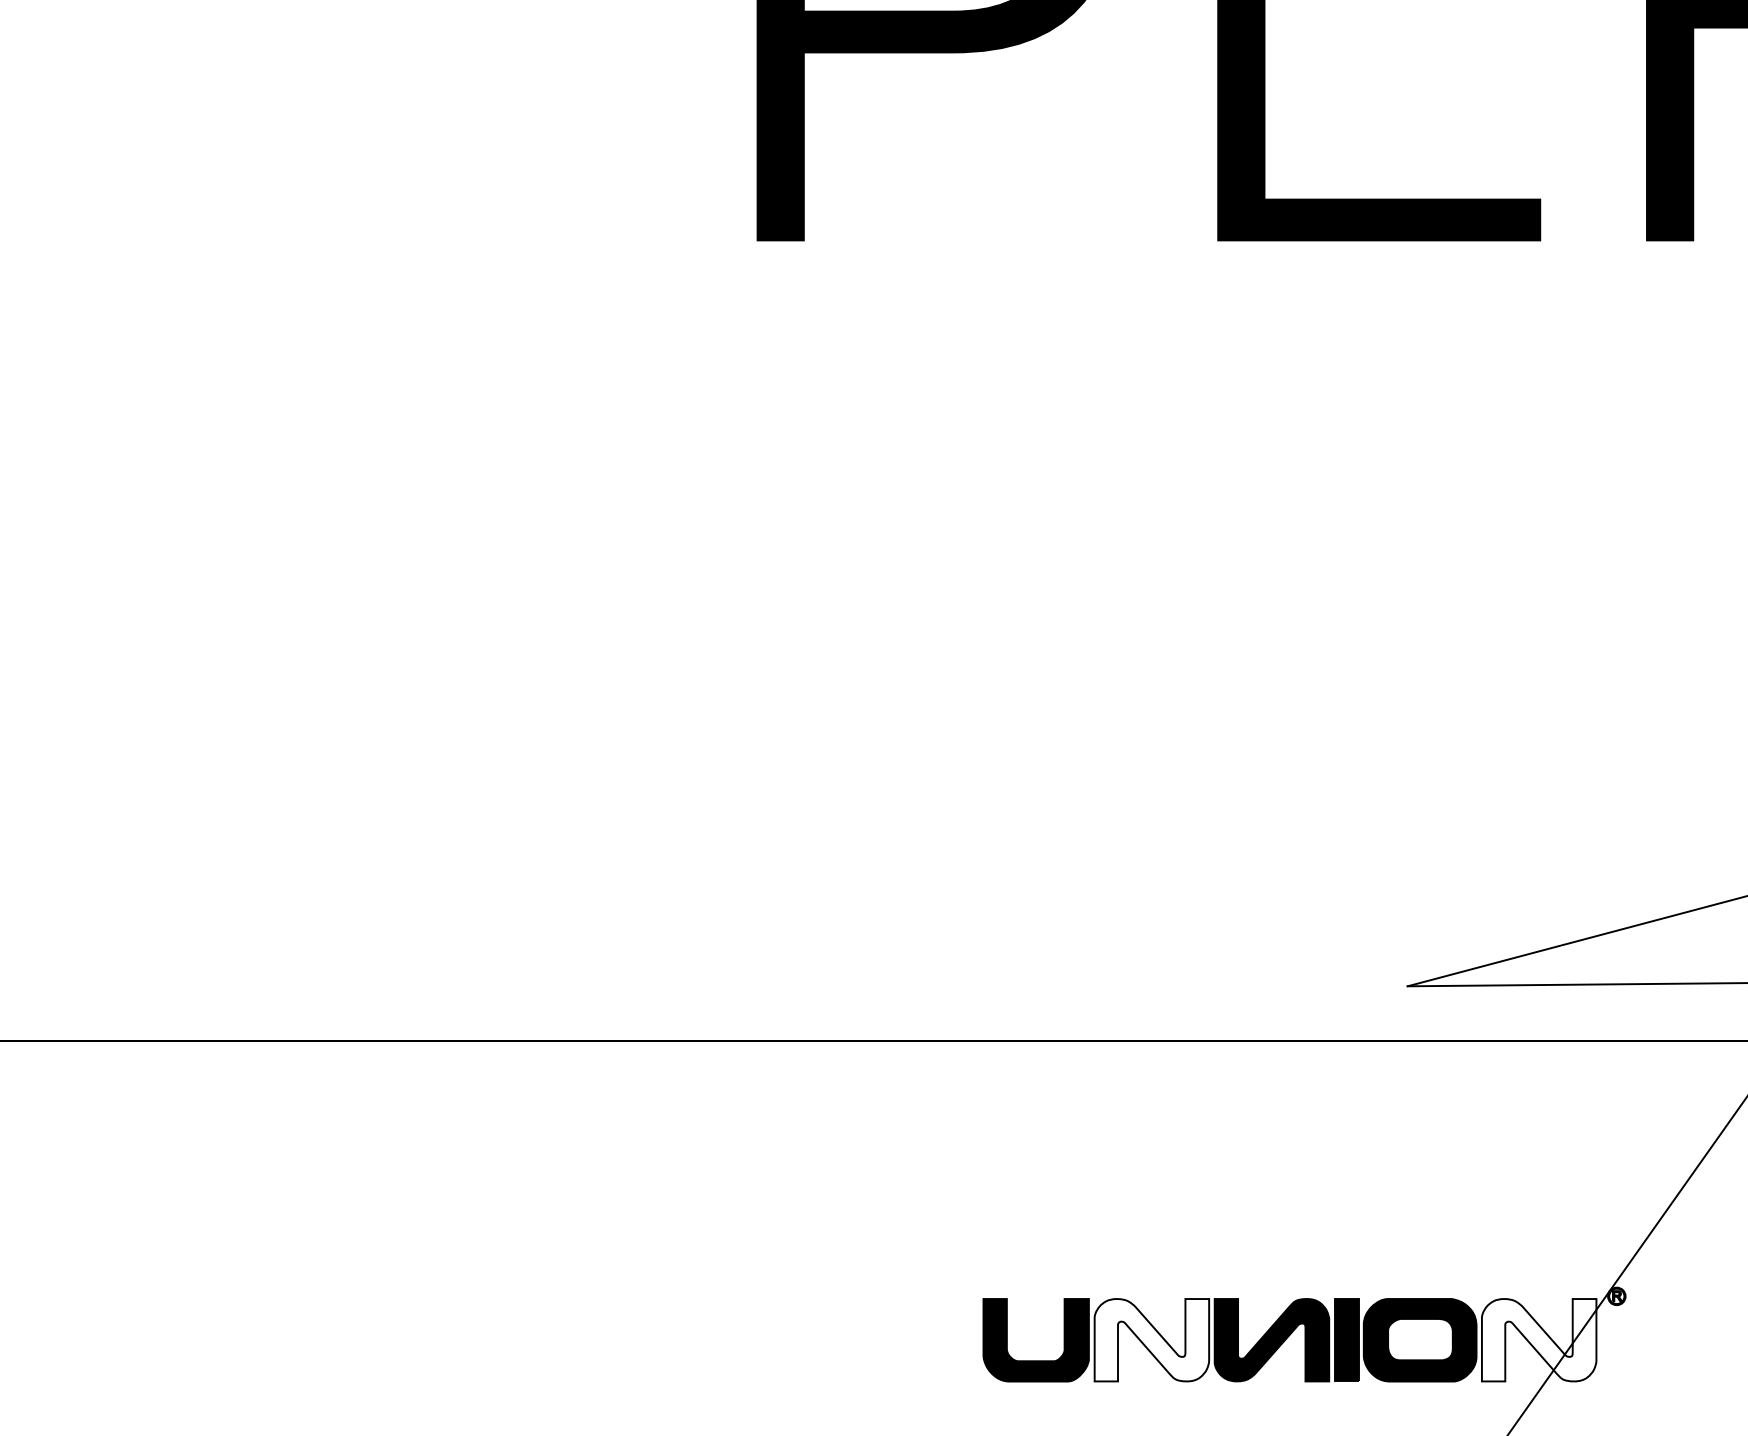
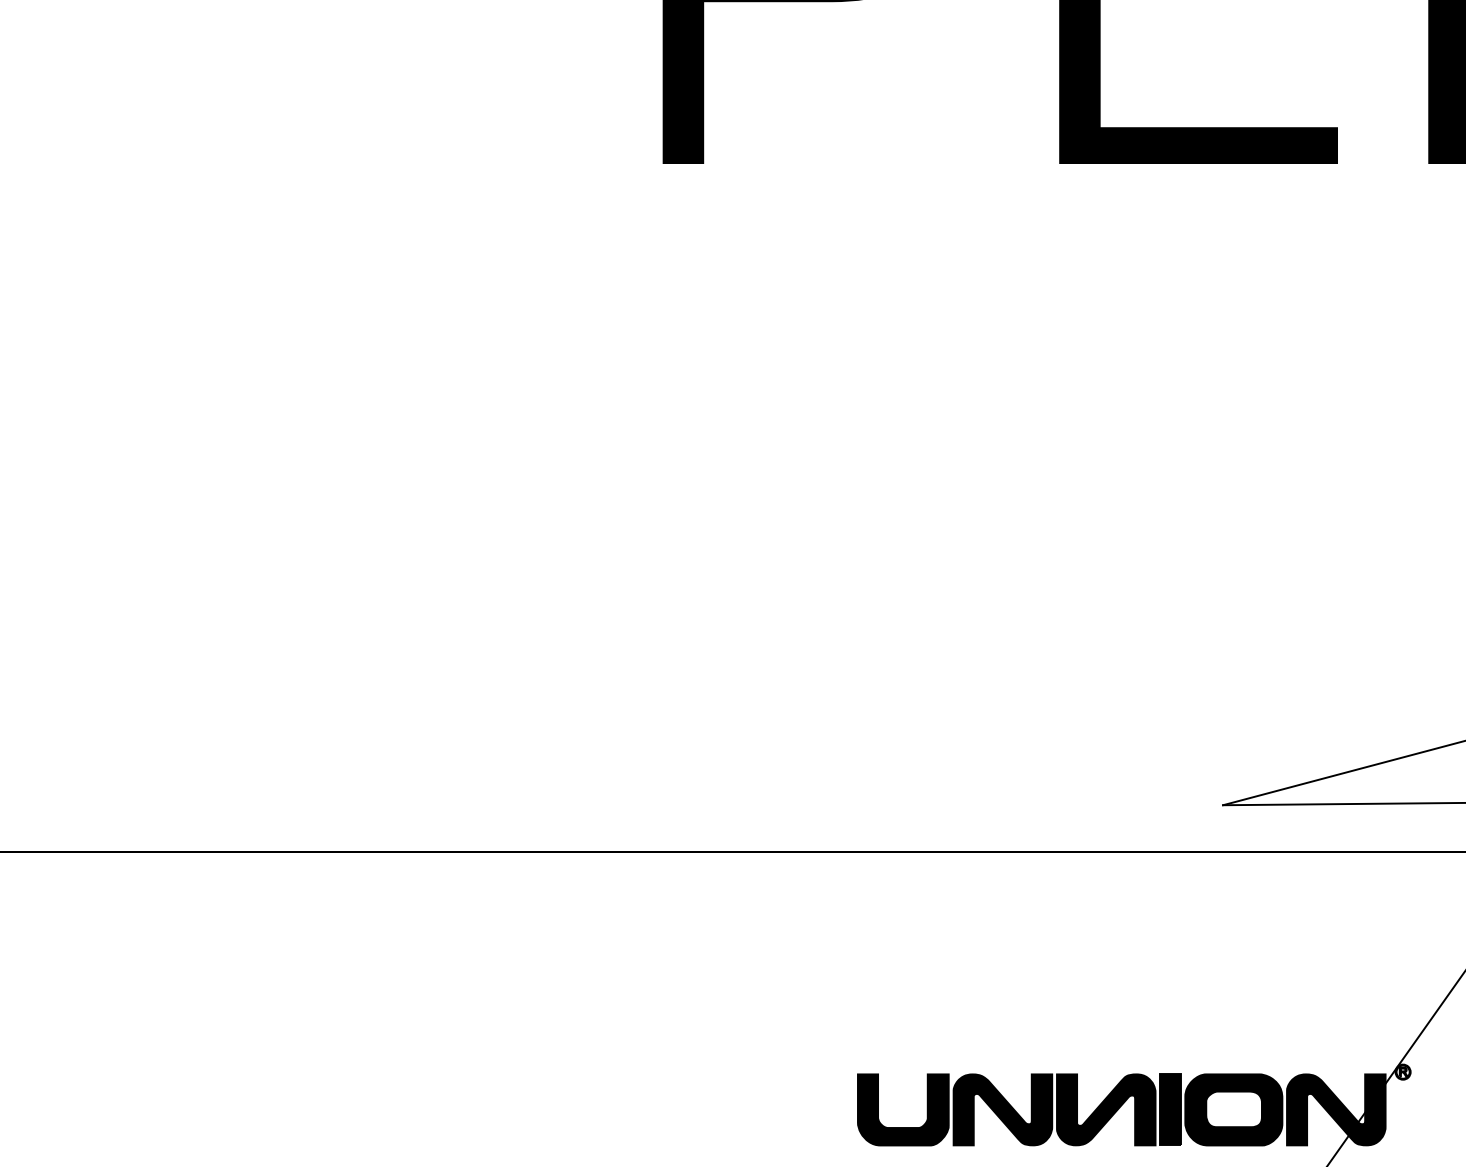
fill: (1151, 1340) -> (1002, 1110), added
fill: (1538, 1340) -> (1335, 1110), added

